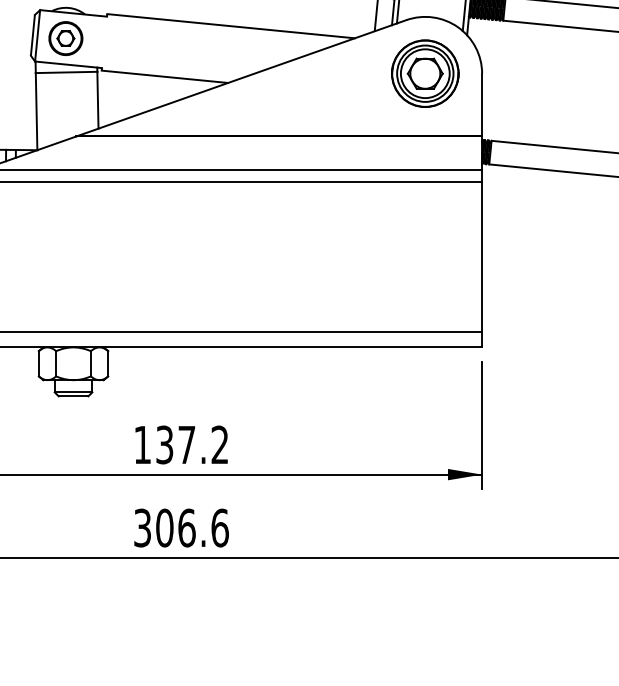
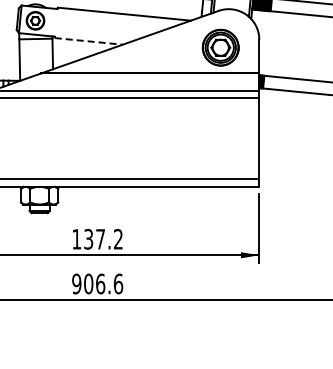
part: (424, 73) -> (220, 47), moved
line: (166, 77) -> (89, 41), solid -> dashed
text: (142, 527) -> (76, 283), 306.6 -> 906.6

